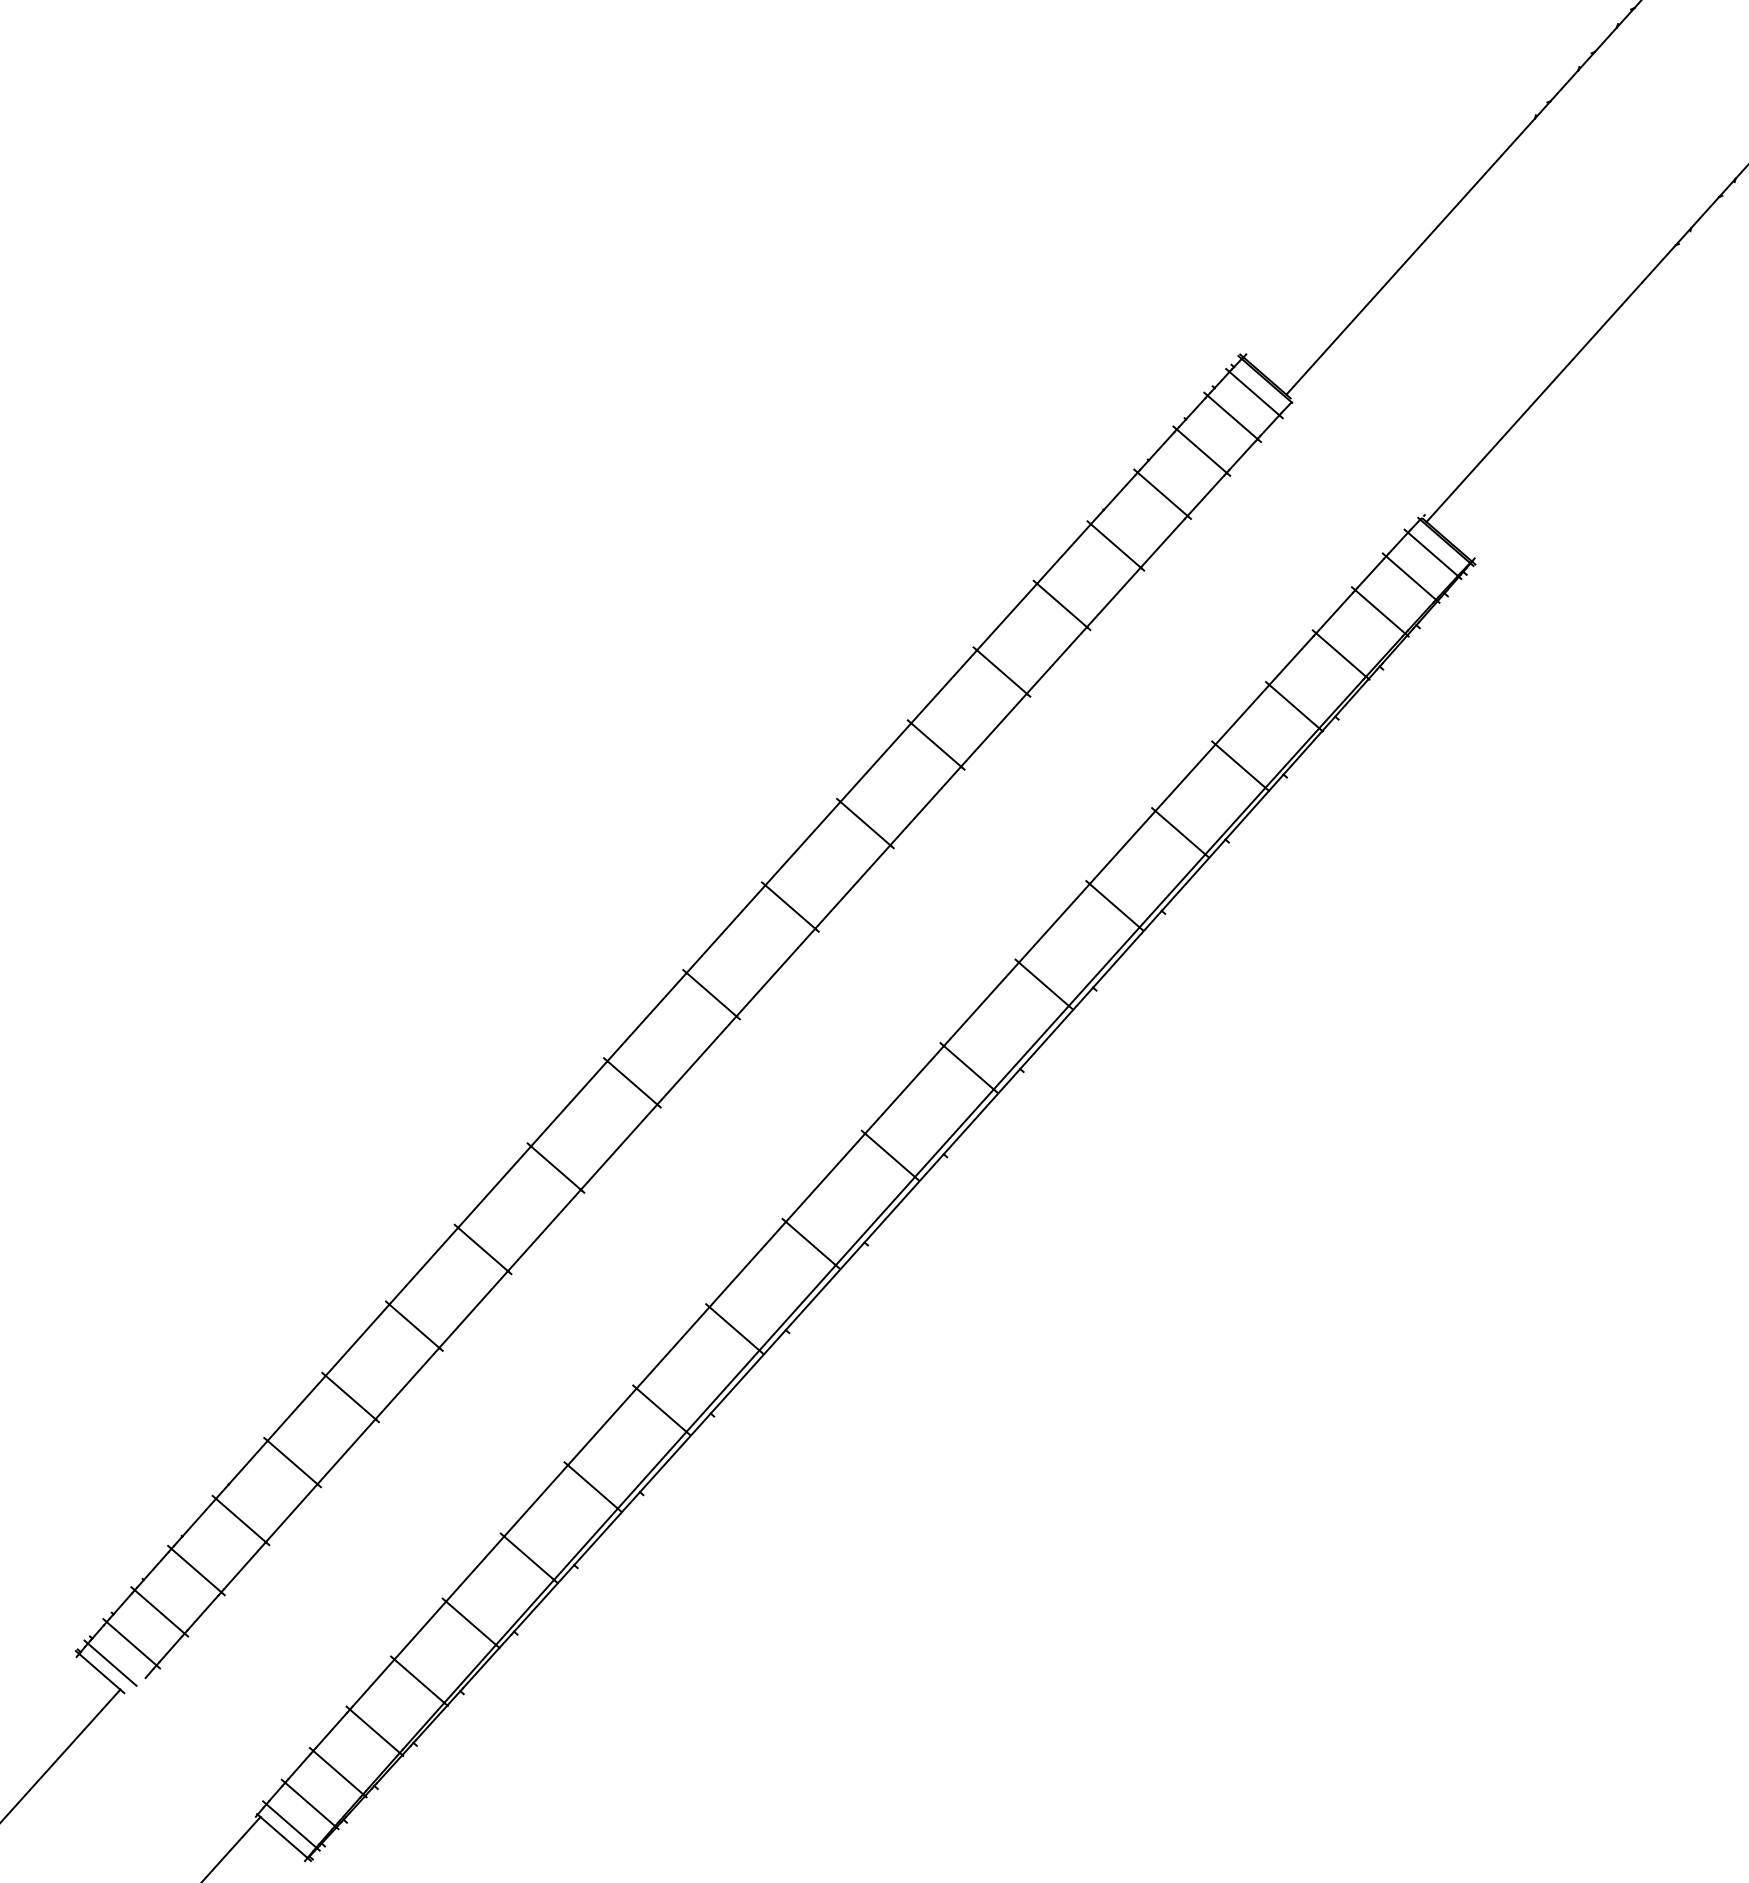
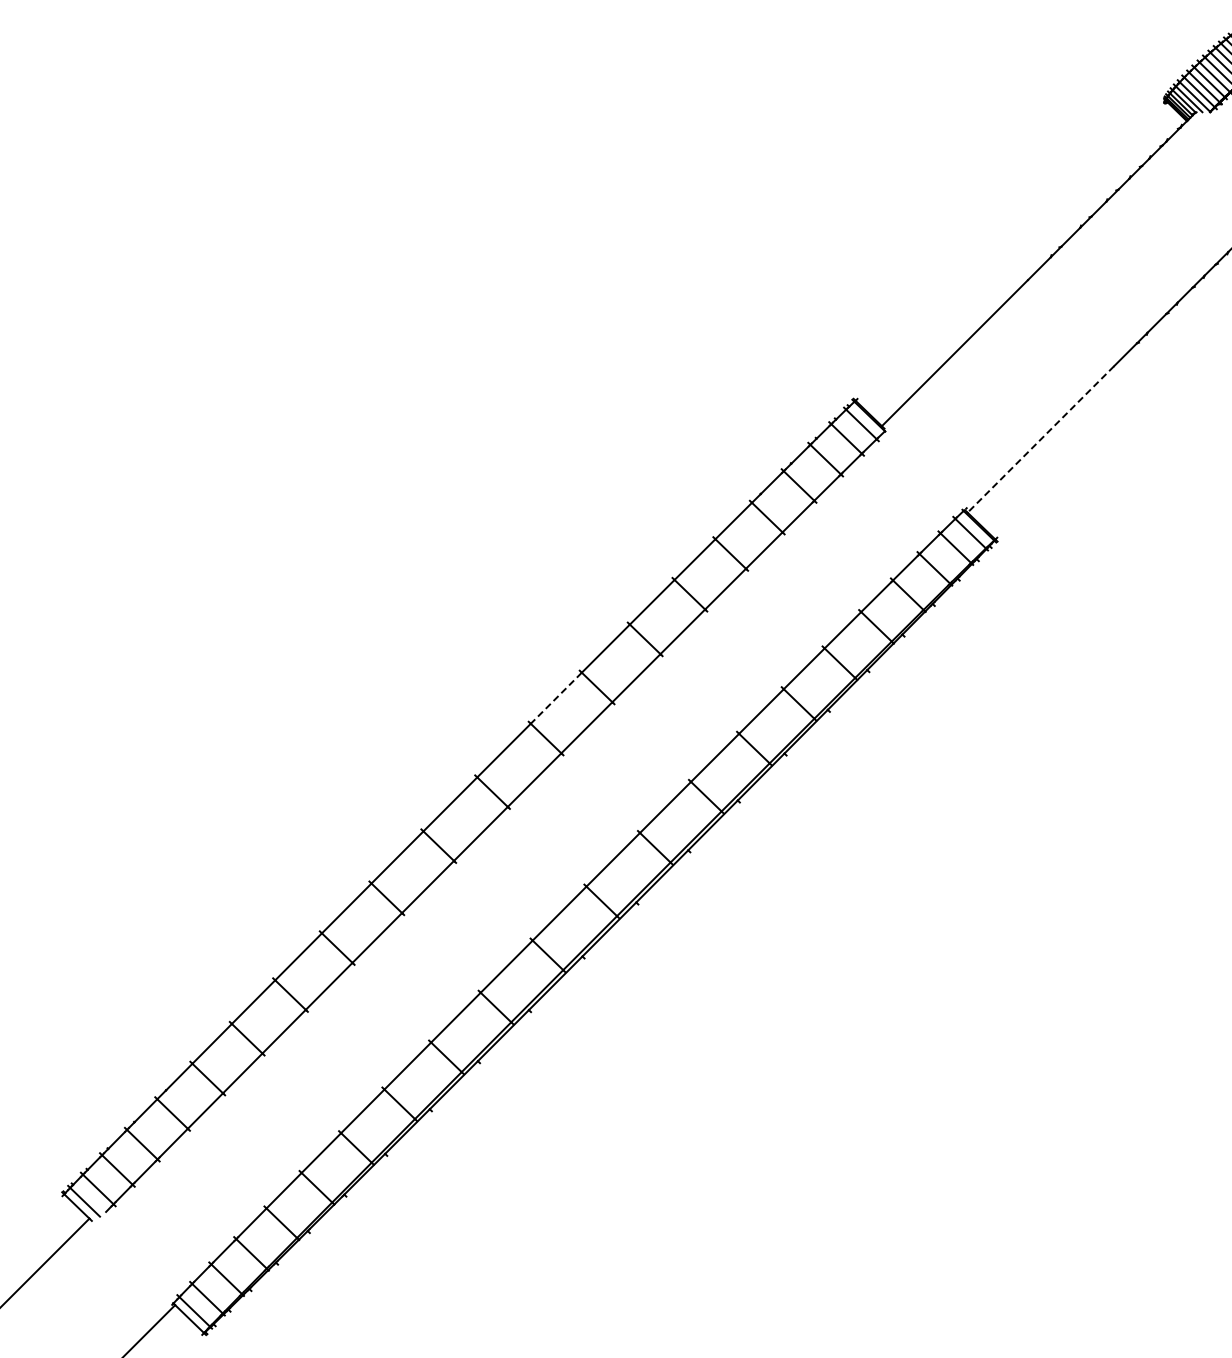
line: (1533, 402) -> (1040, 439), solid -> dashed
line: (801, 844) -> (555, 698), solid -> dashed

